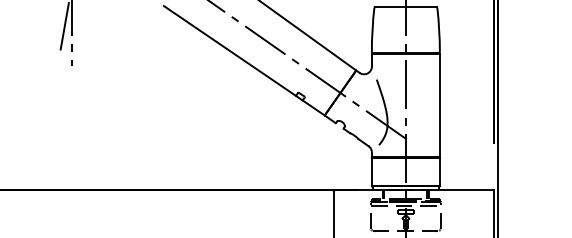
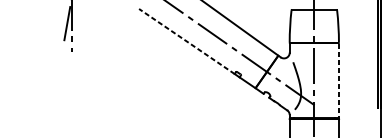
line: (229, 50) -> (186, 41), solid -> dashed
line: (439, 105) -> (338, 81), solid -> dashed

